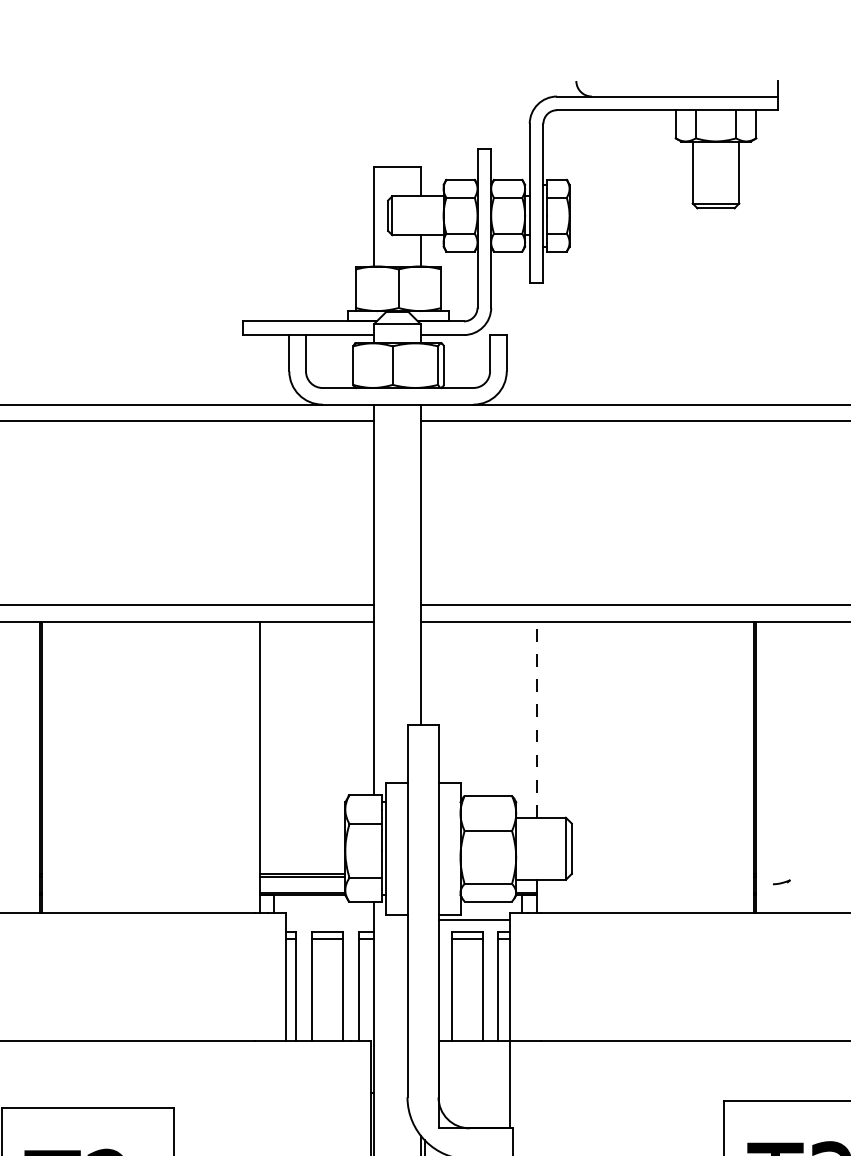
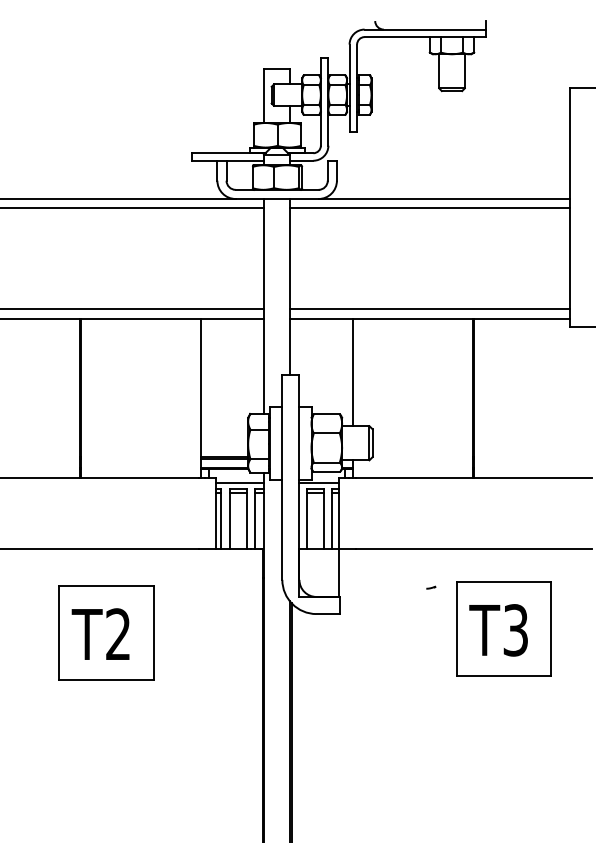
line: (536, 720) -> (353, 372), dashed -> solid
part: (782, 881) -> (431, 587), moved
line: (329, 920) -> (239, 482), added

